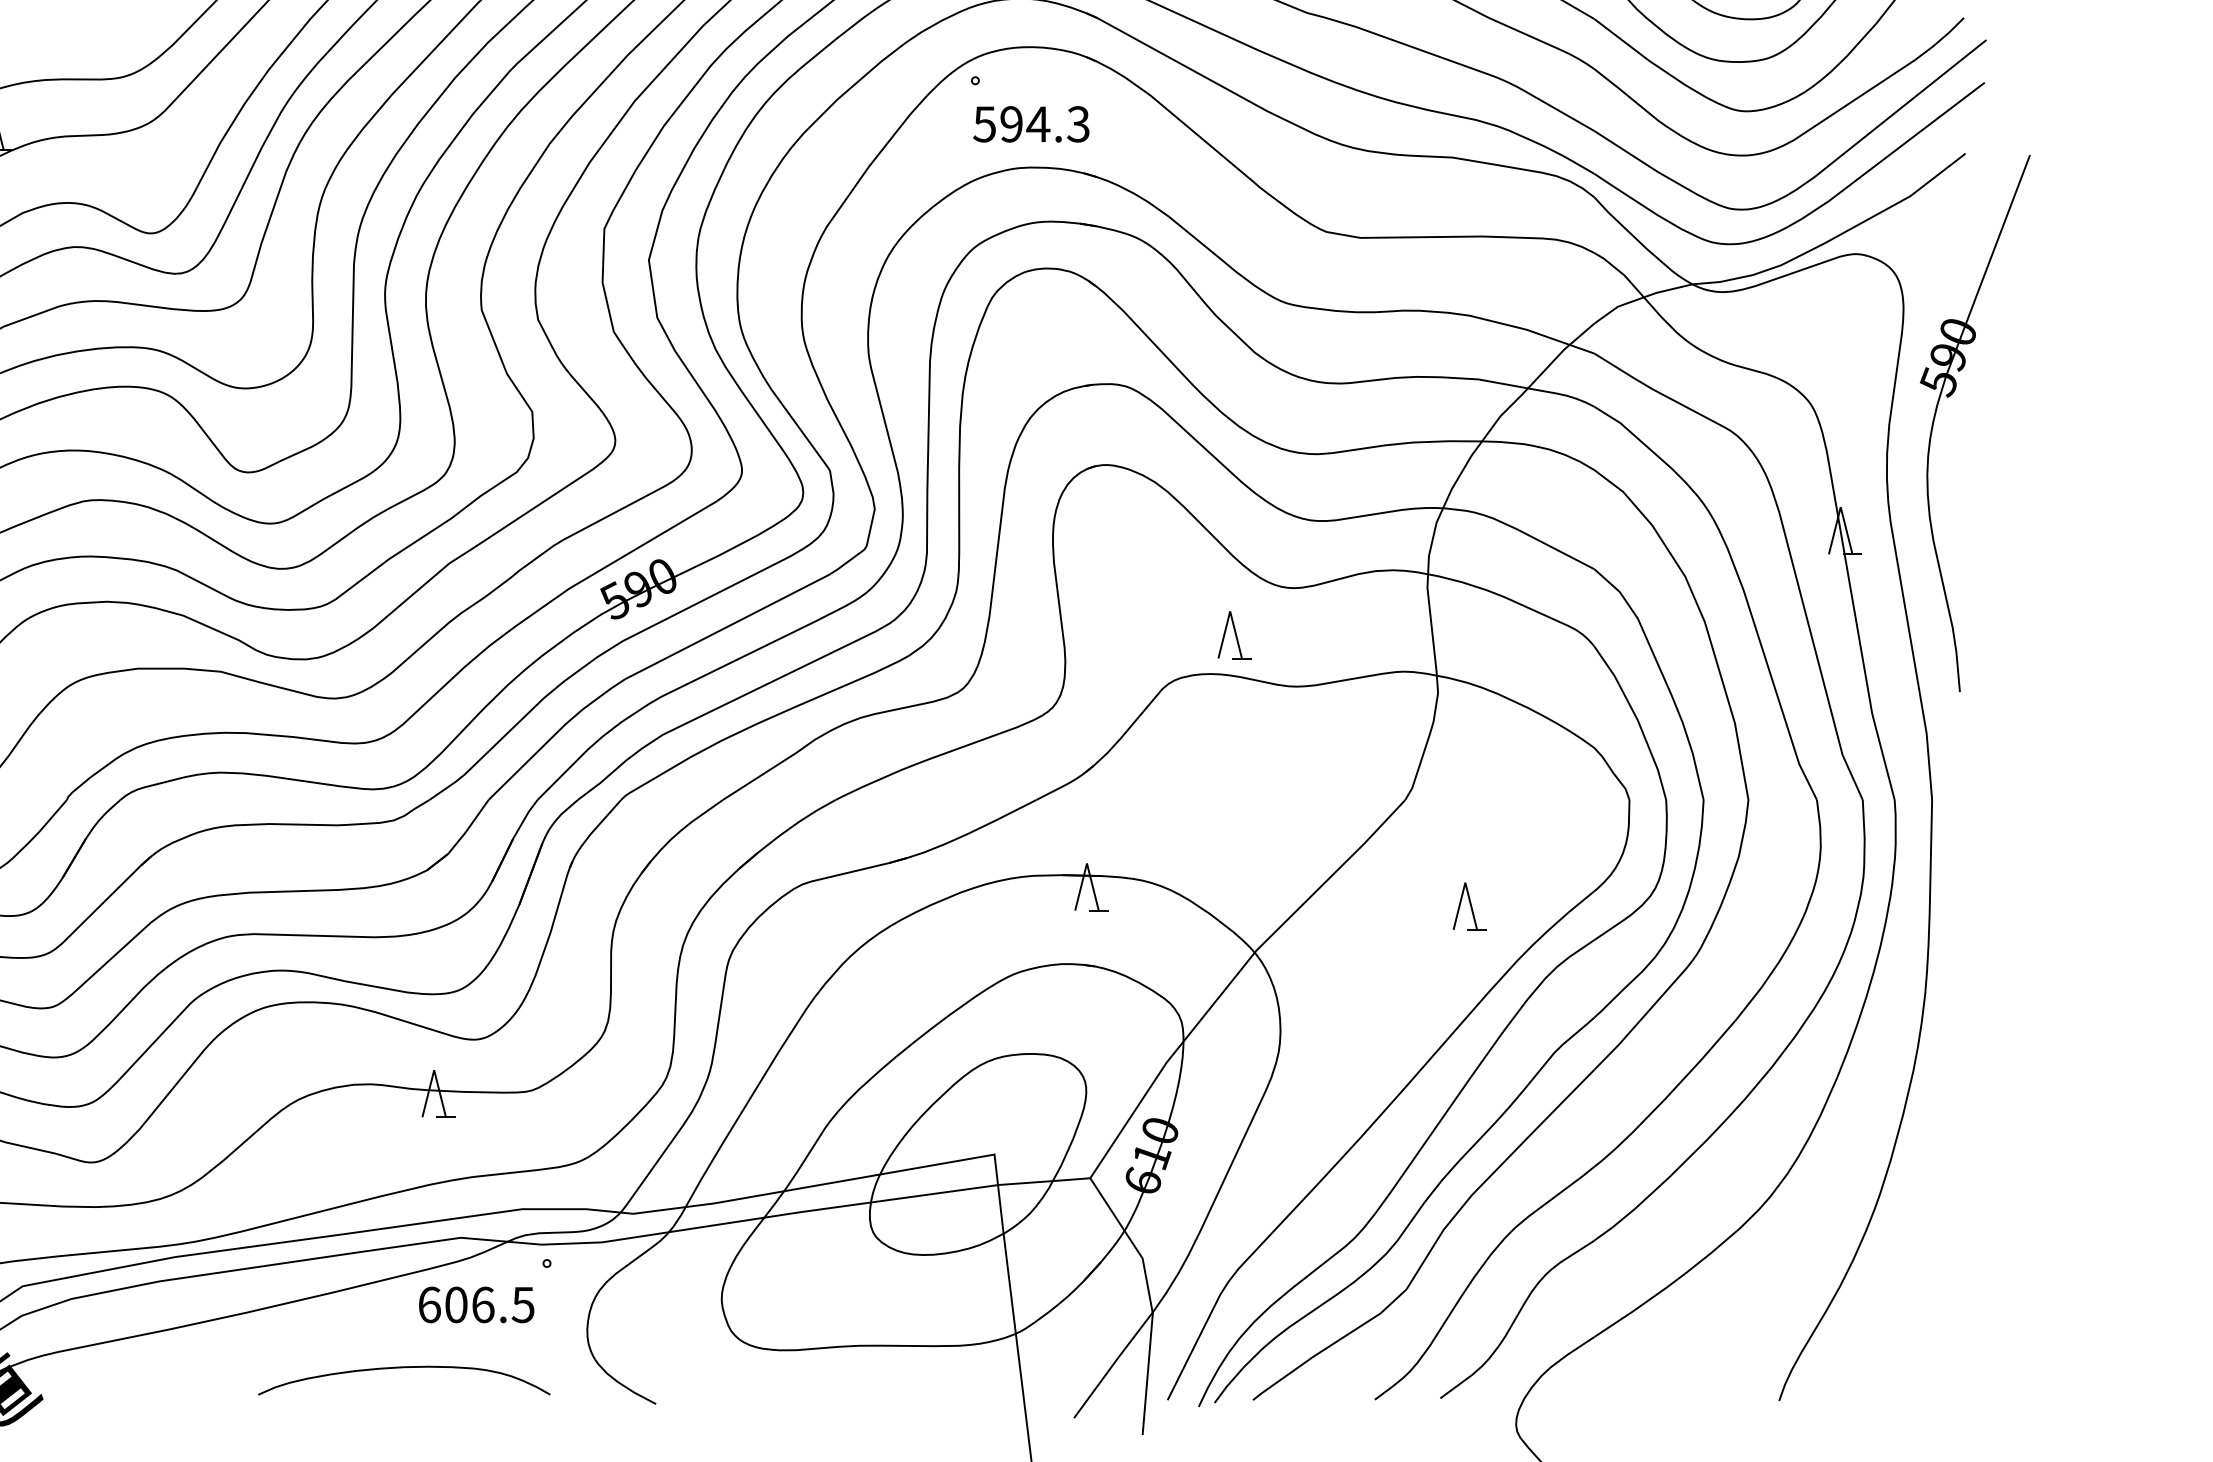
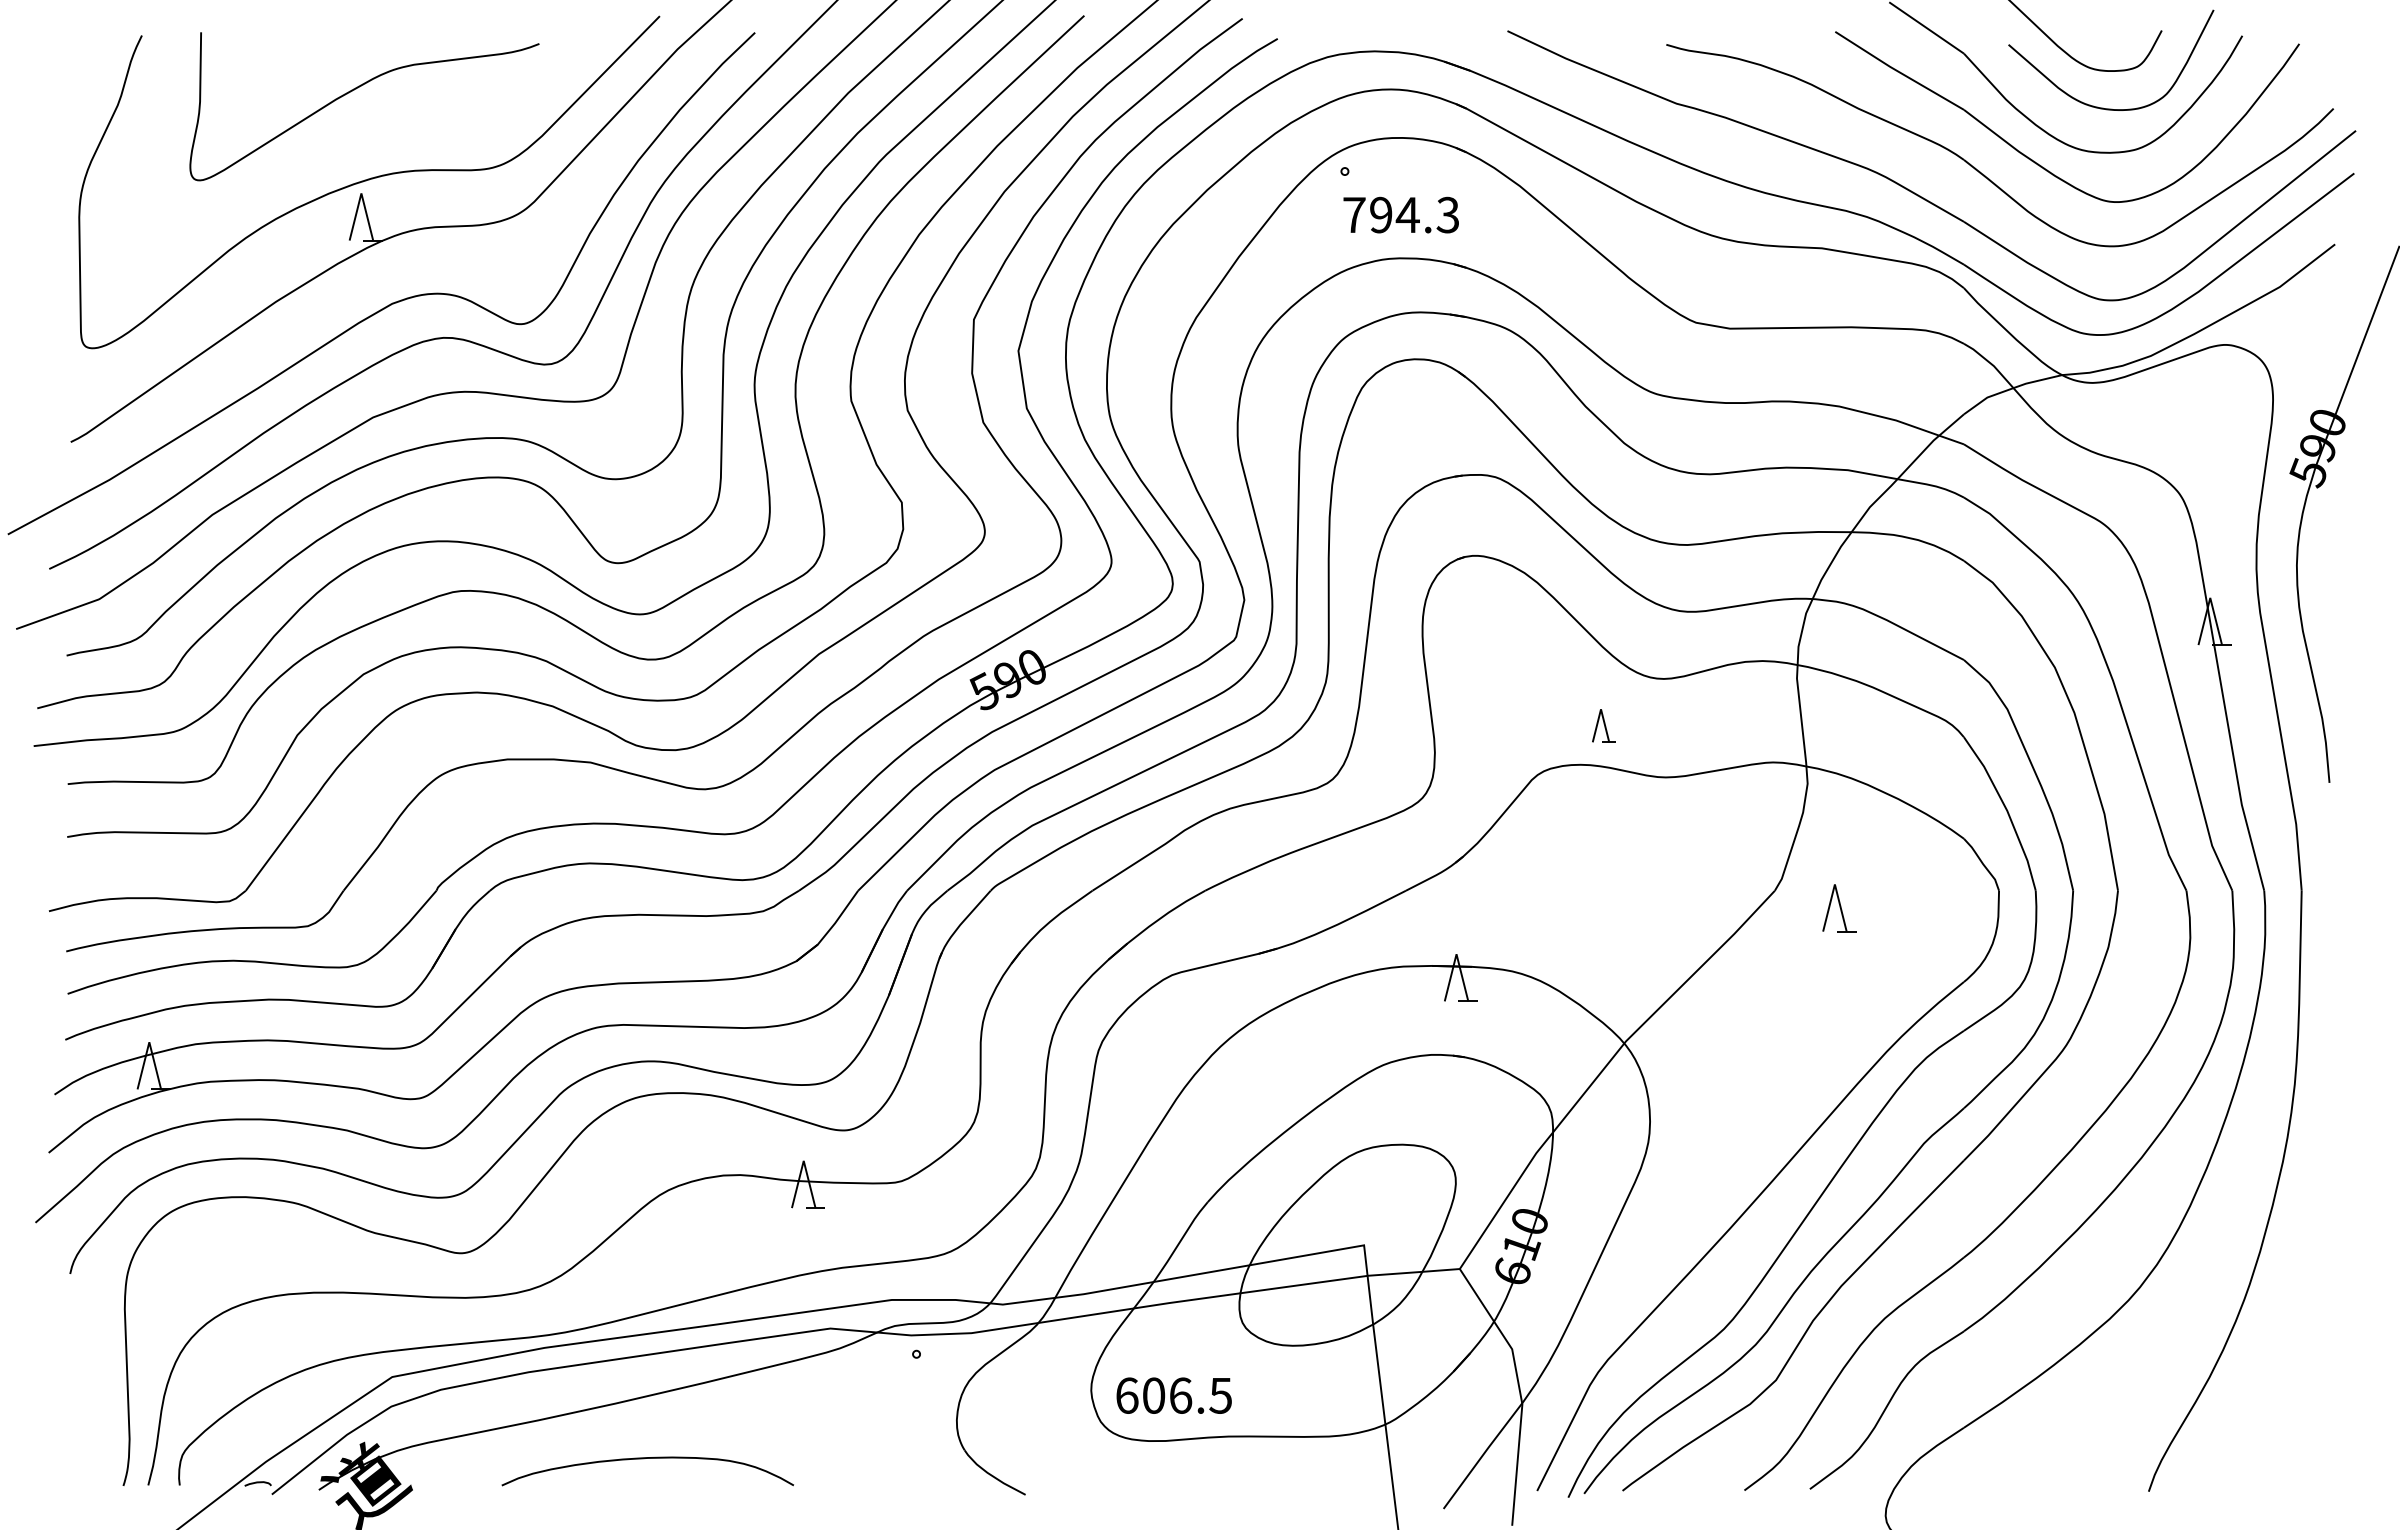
text: (983, 124) -> (1353, 215), 594.3 -> 794.3
part: (1233, 634) -> (1603, 725), size x0.7
part: (1469, 906) -> (1839, 908), moved
text: (475, 1304) -> (1173, 1395), moved
curve: (400, 1368) -> (644, 1459), moved

